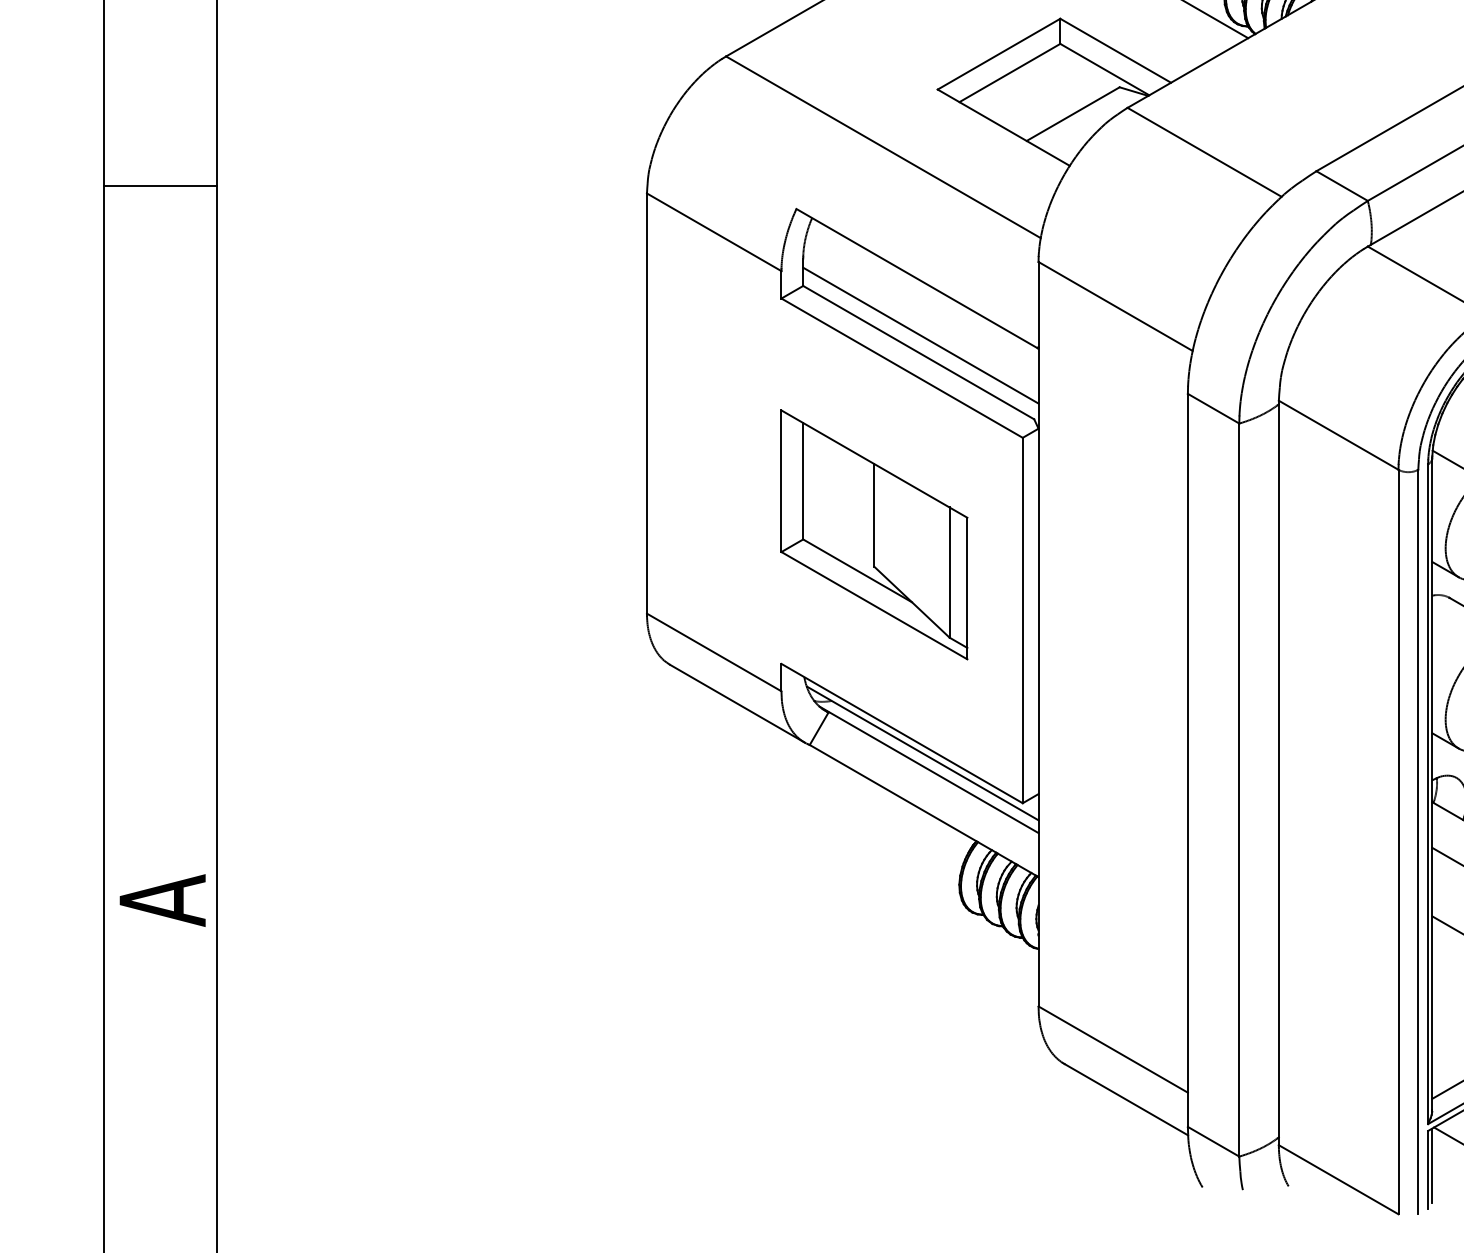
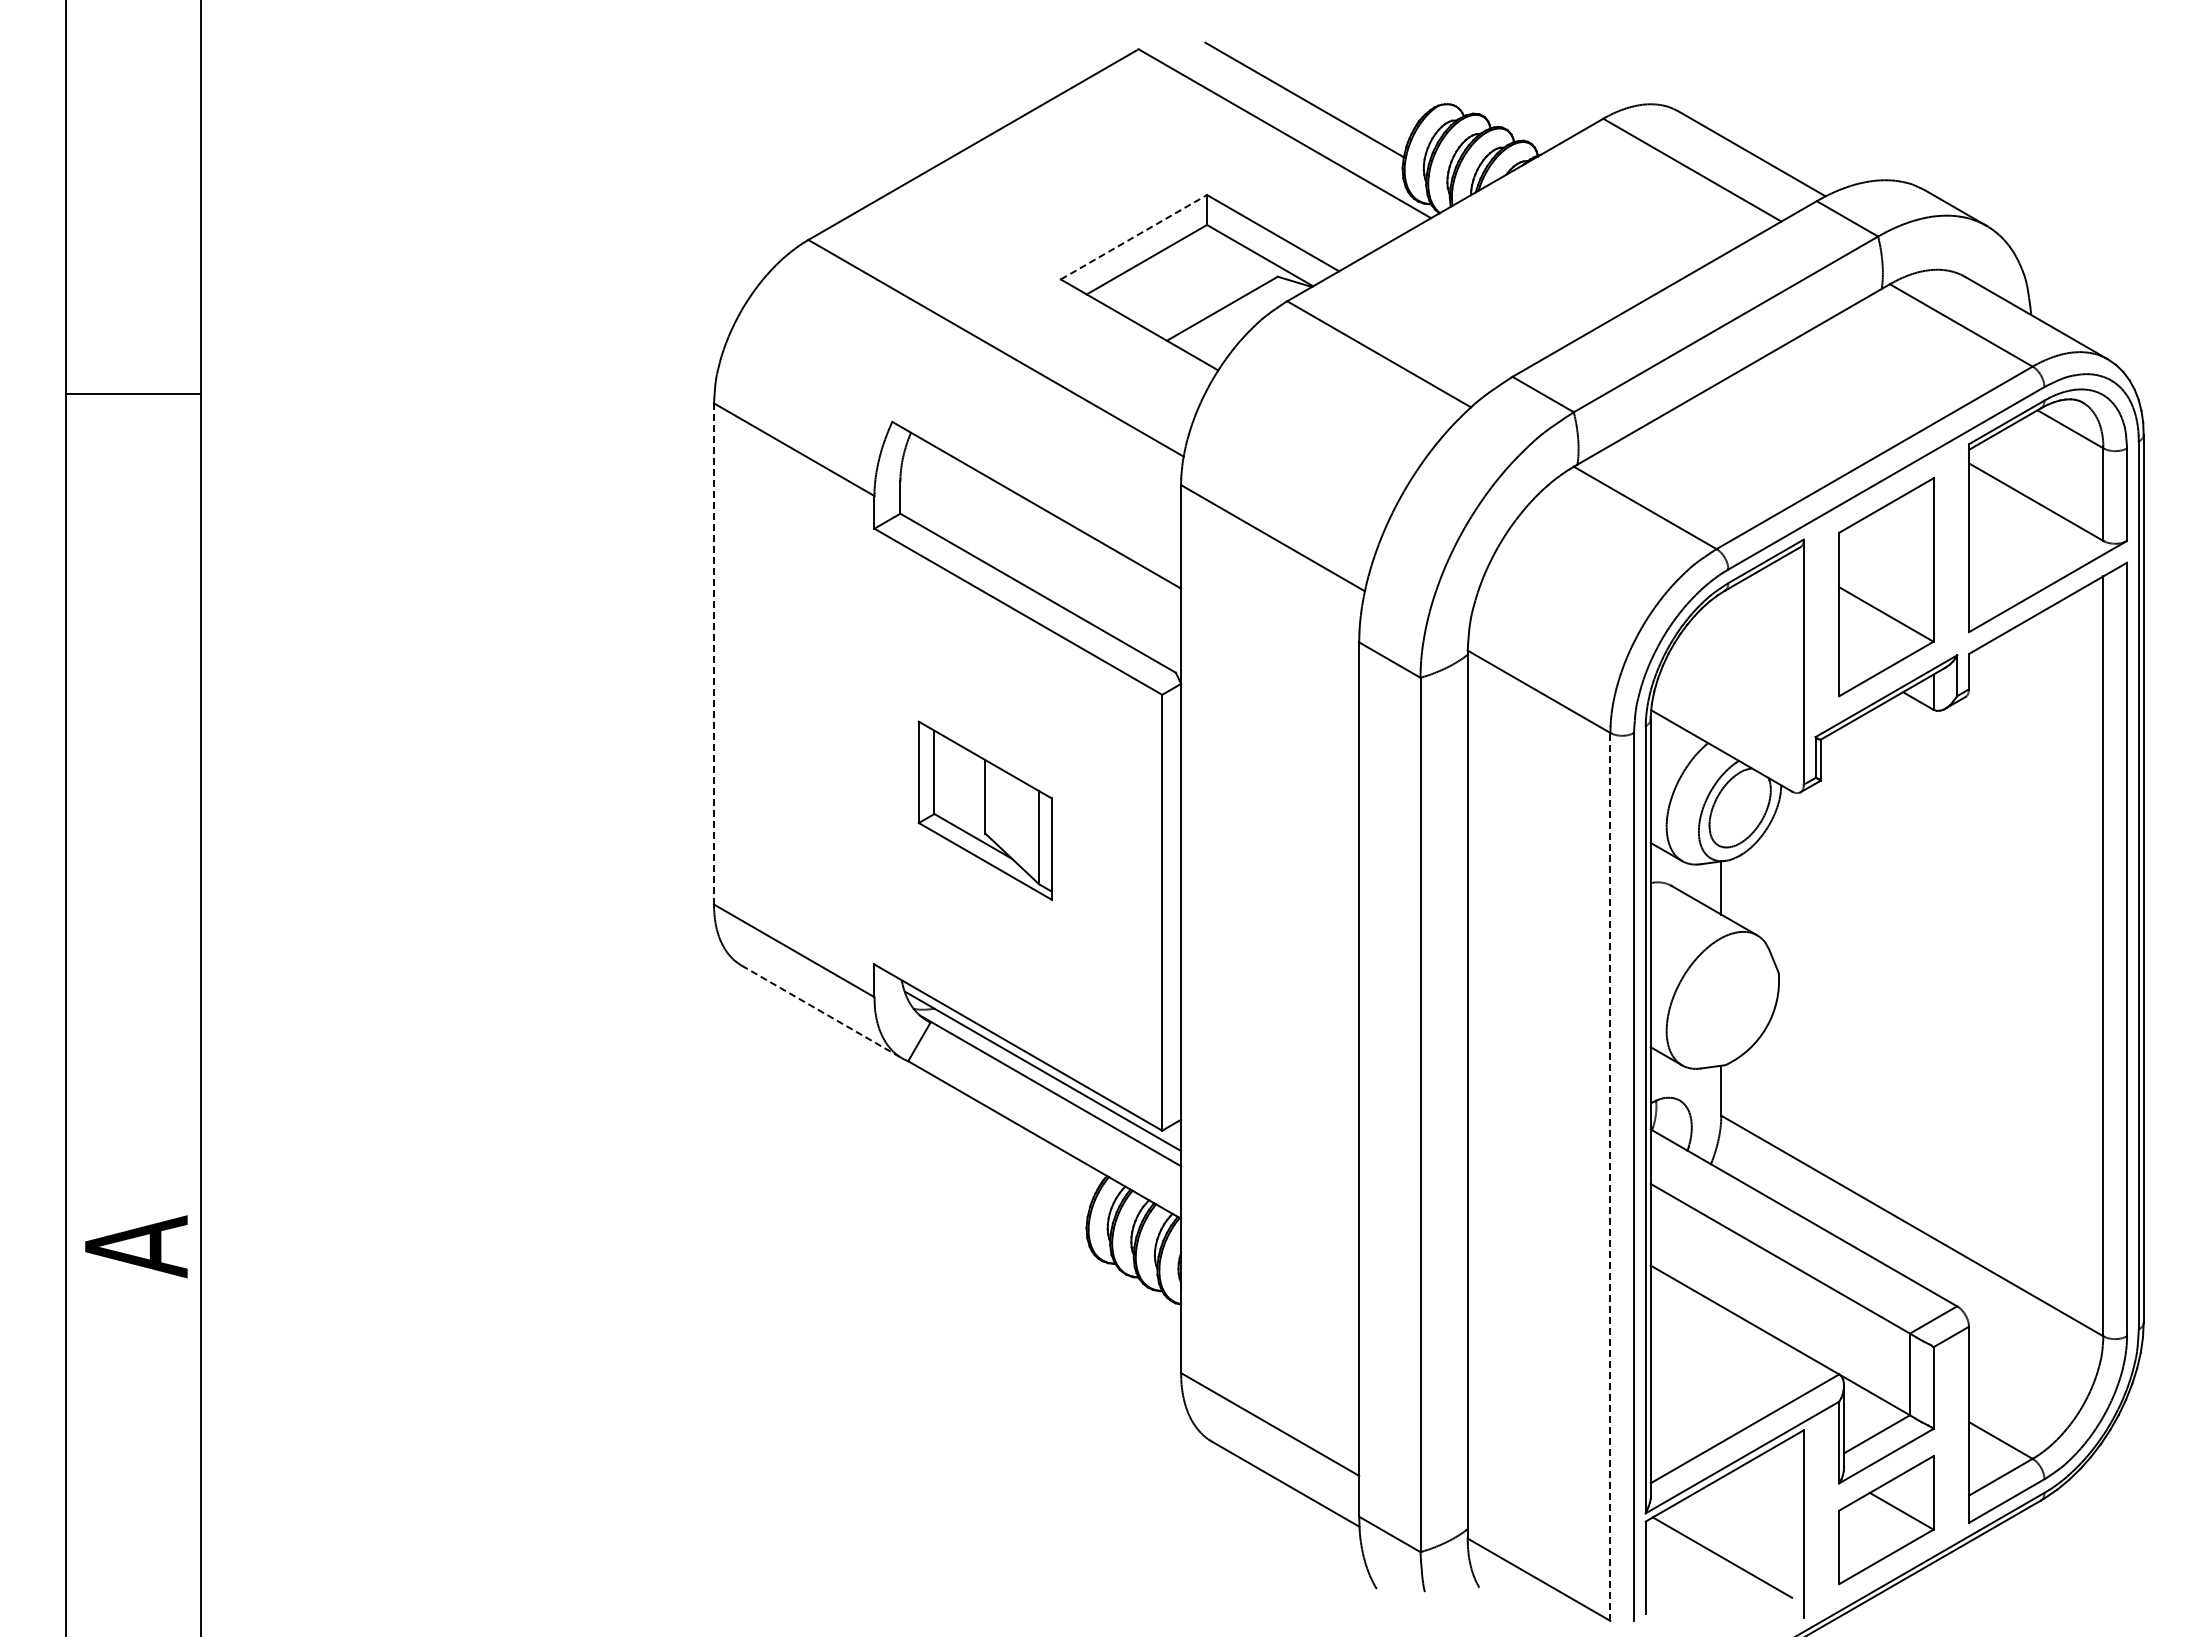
line: (999, 53) -> (1134, 236), solid -> dashed
line: (920, 335) -> (1040, 572), removed
line: (647, 403) -> (714, 653), solid -> dashed
part: (874, 534) -> (985, 810), size x0.6
line: (737, 703) -> (821, 1011), solid -> dashed
line: (1398, 841) -> (1610, 1176), solid -> dashed
line: (1432, 1165) -> (1650, 1562), removed

